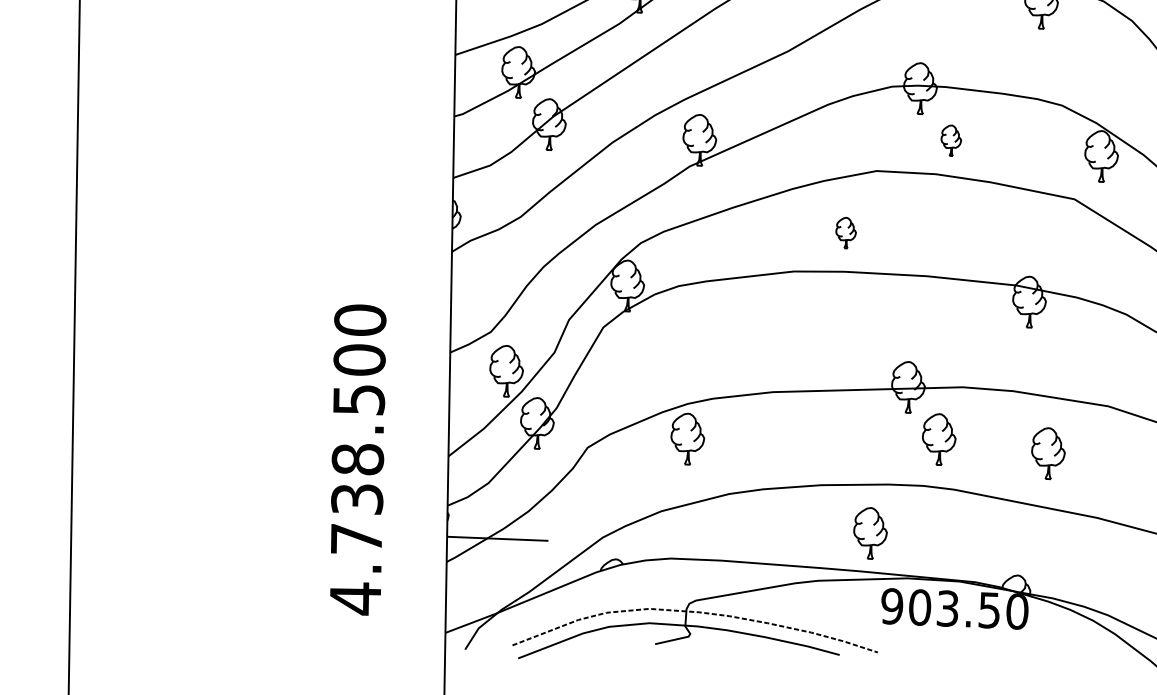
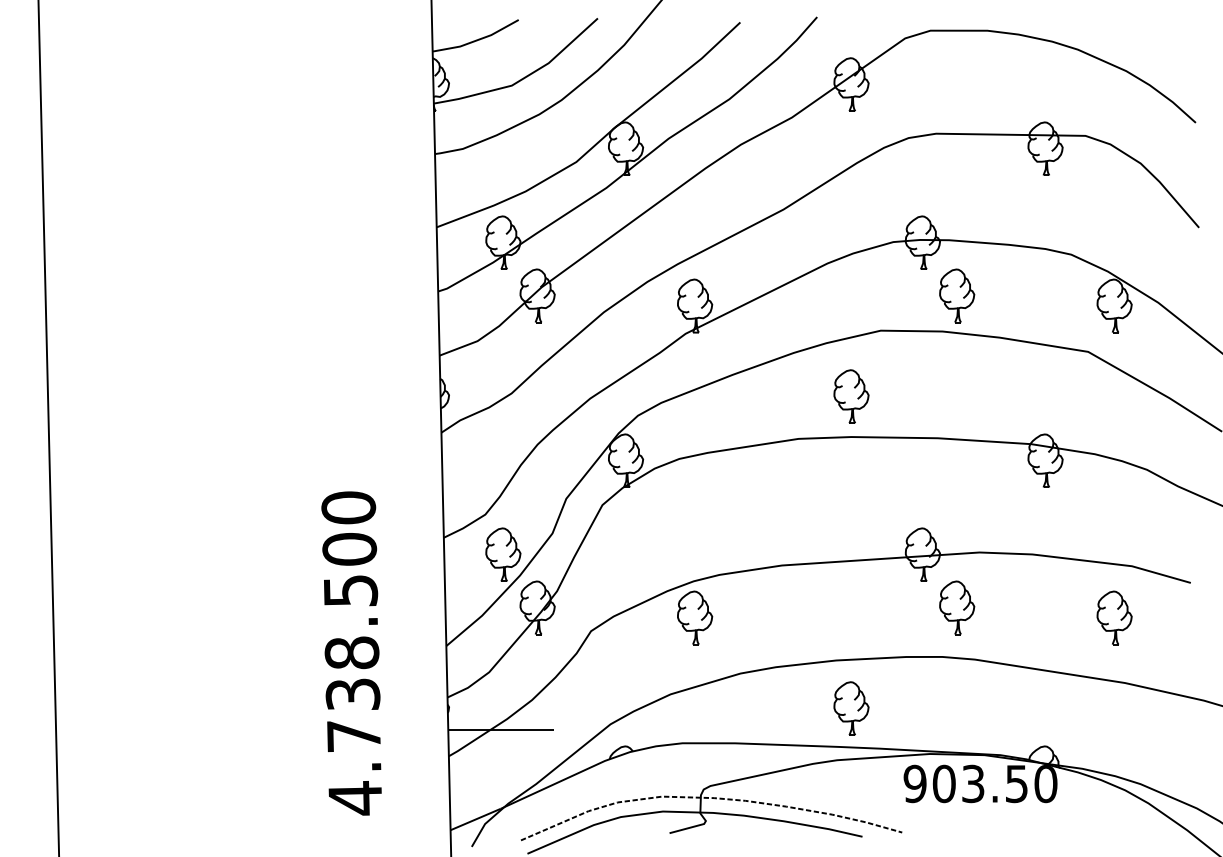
part: (951, 140) -> (957, 295), size x1.67
part: (846, 232) -> (851, 396), size x1.67
part: (1048, 453) -> (1114, 617), moved
part: (870, 533) -> (851, 708), moved

